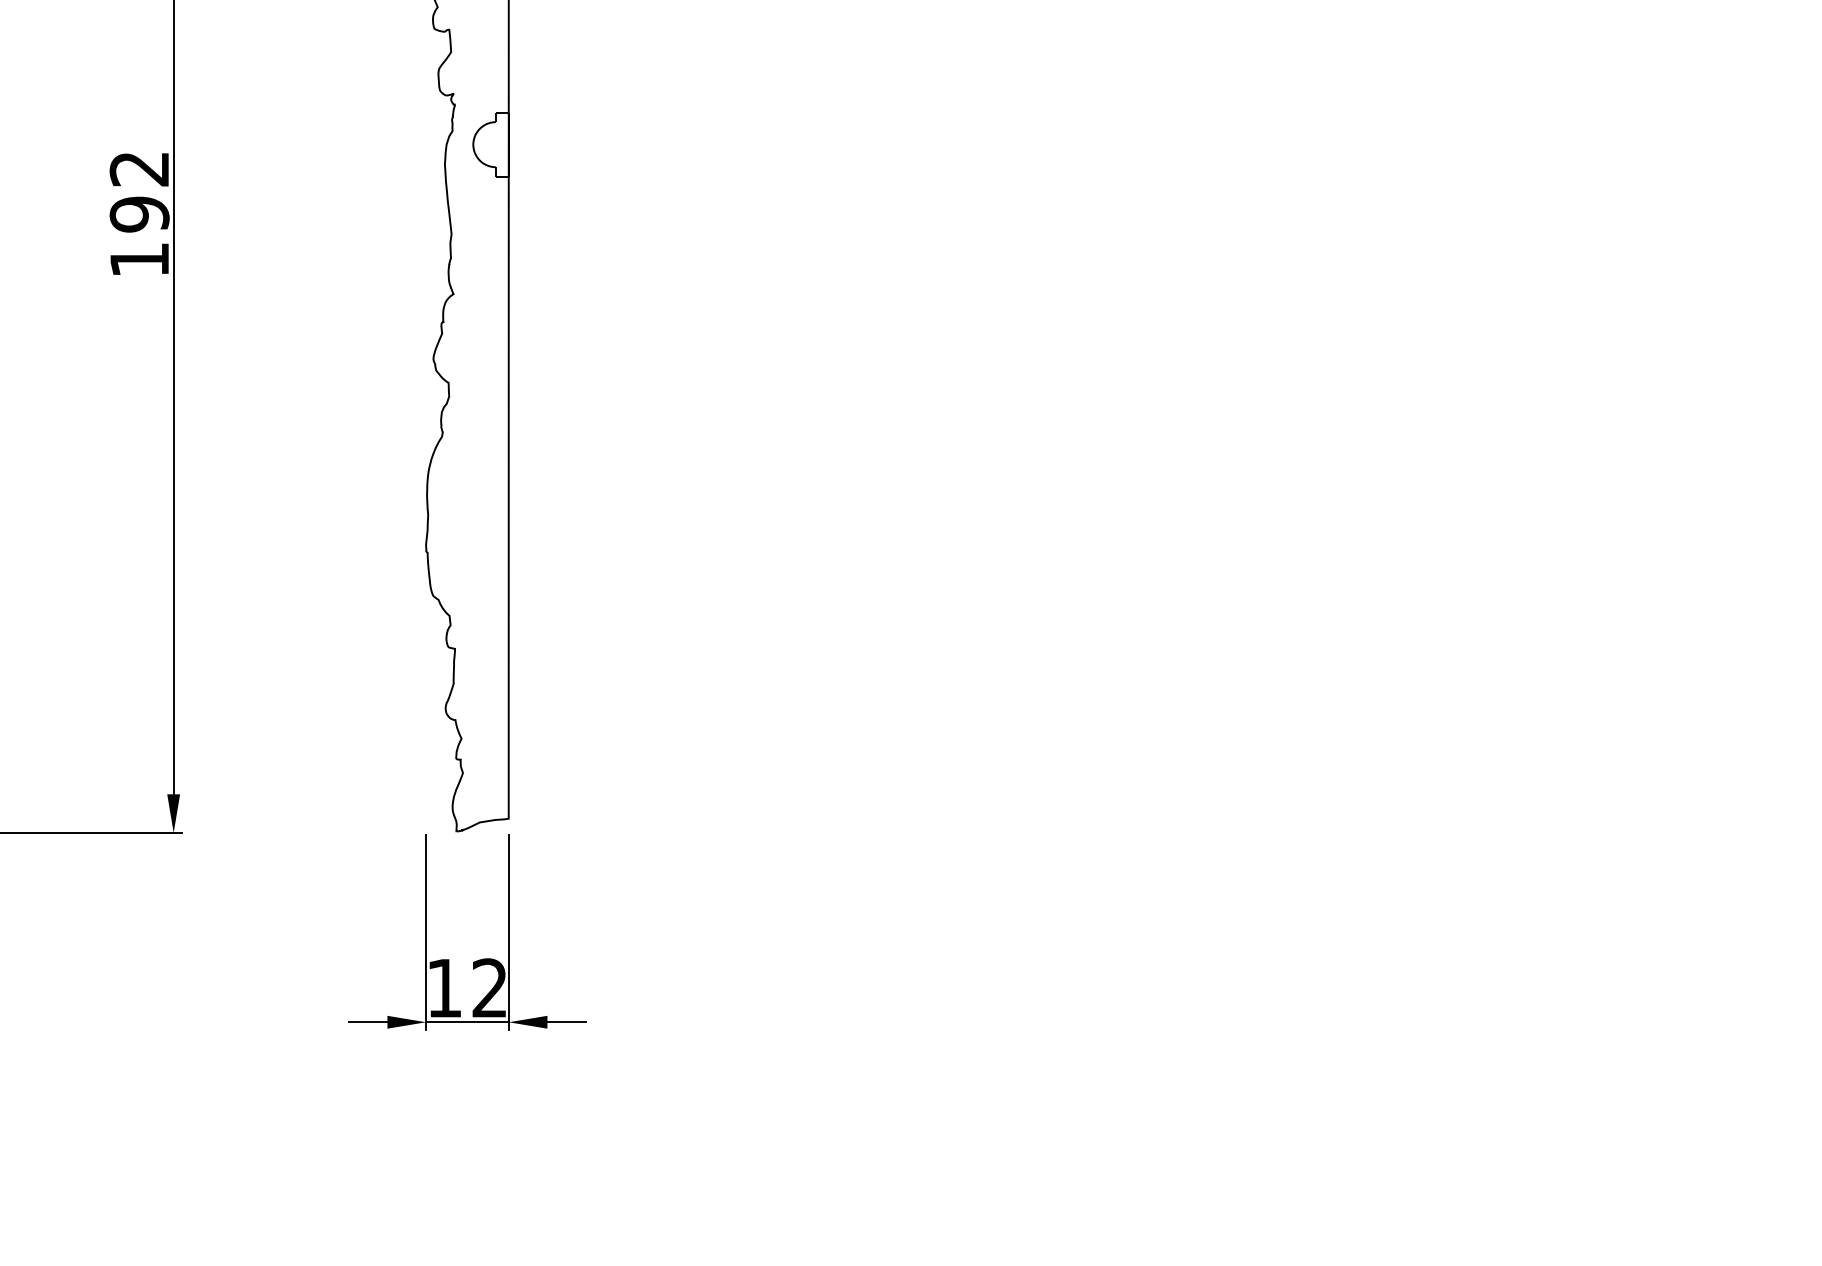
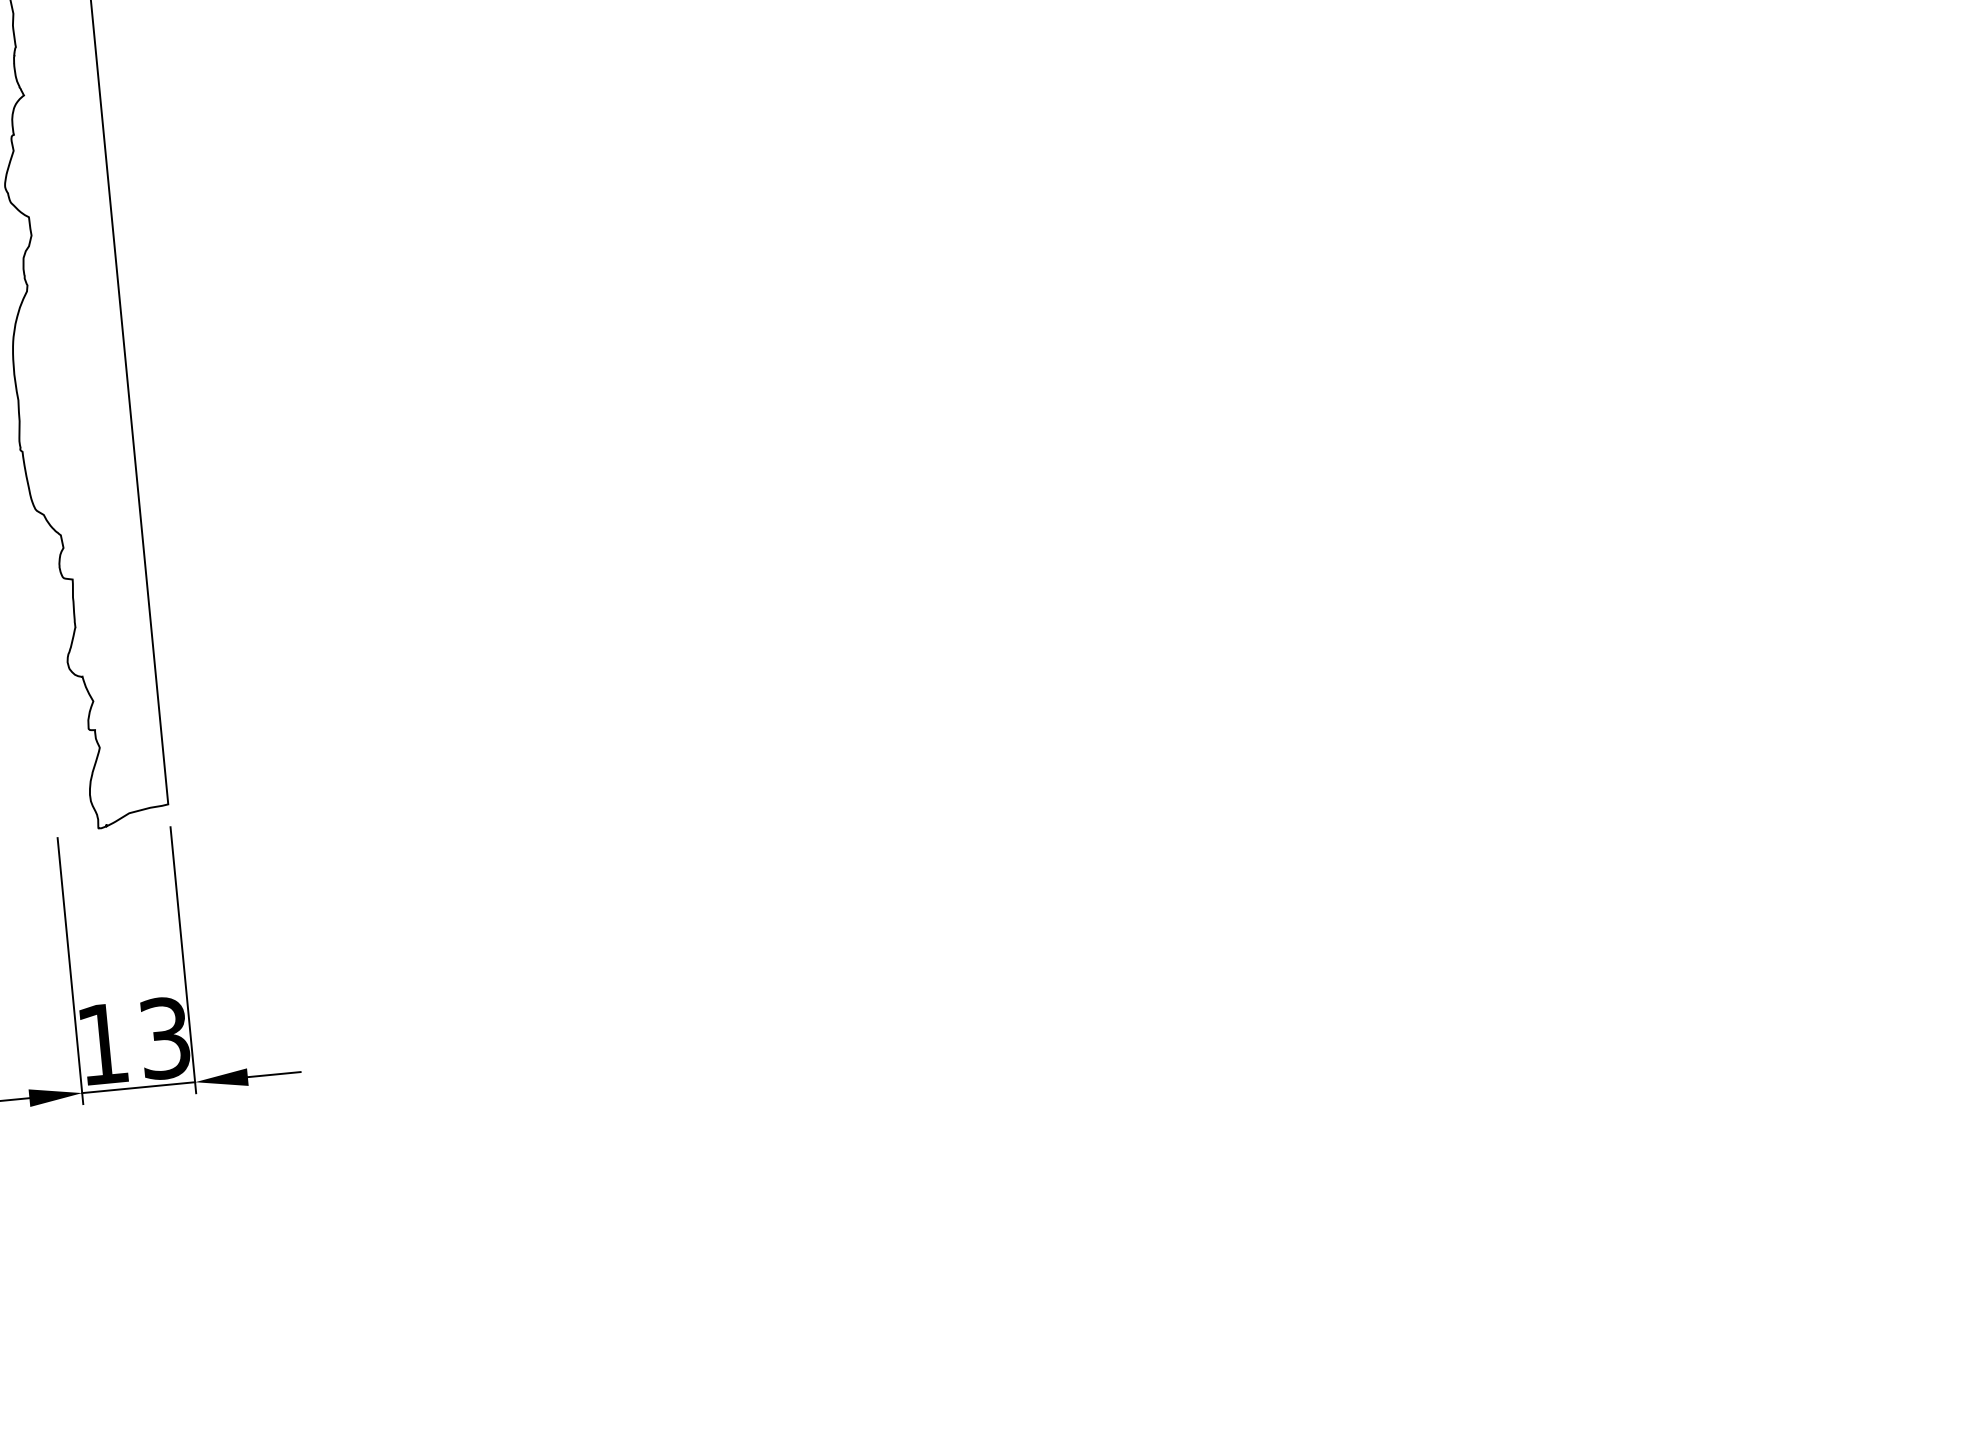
text: (489, 988) -> (164, 1038), 12 -> 13

